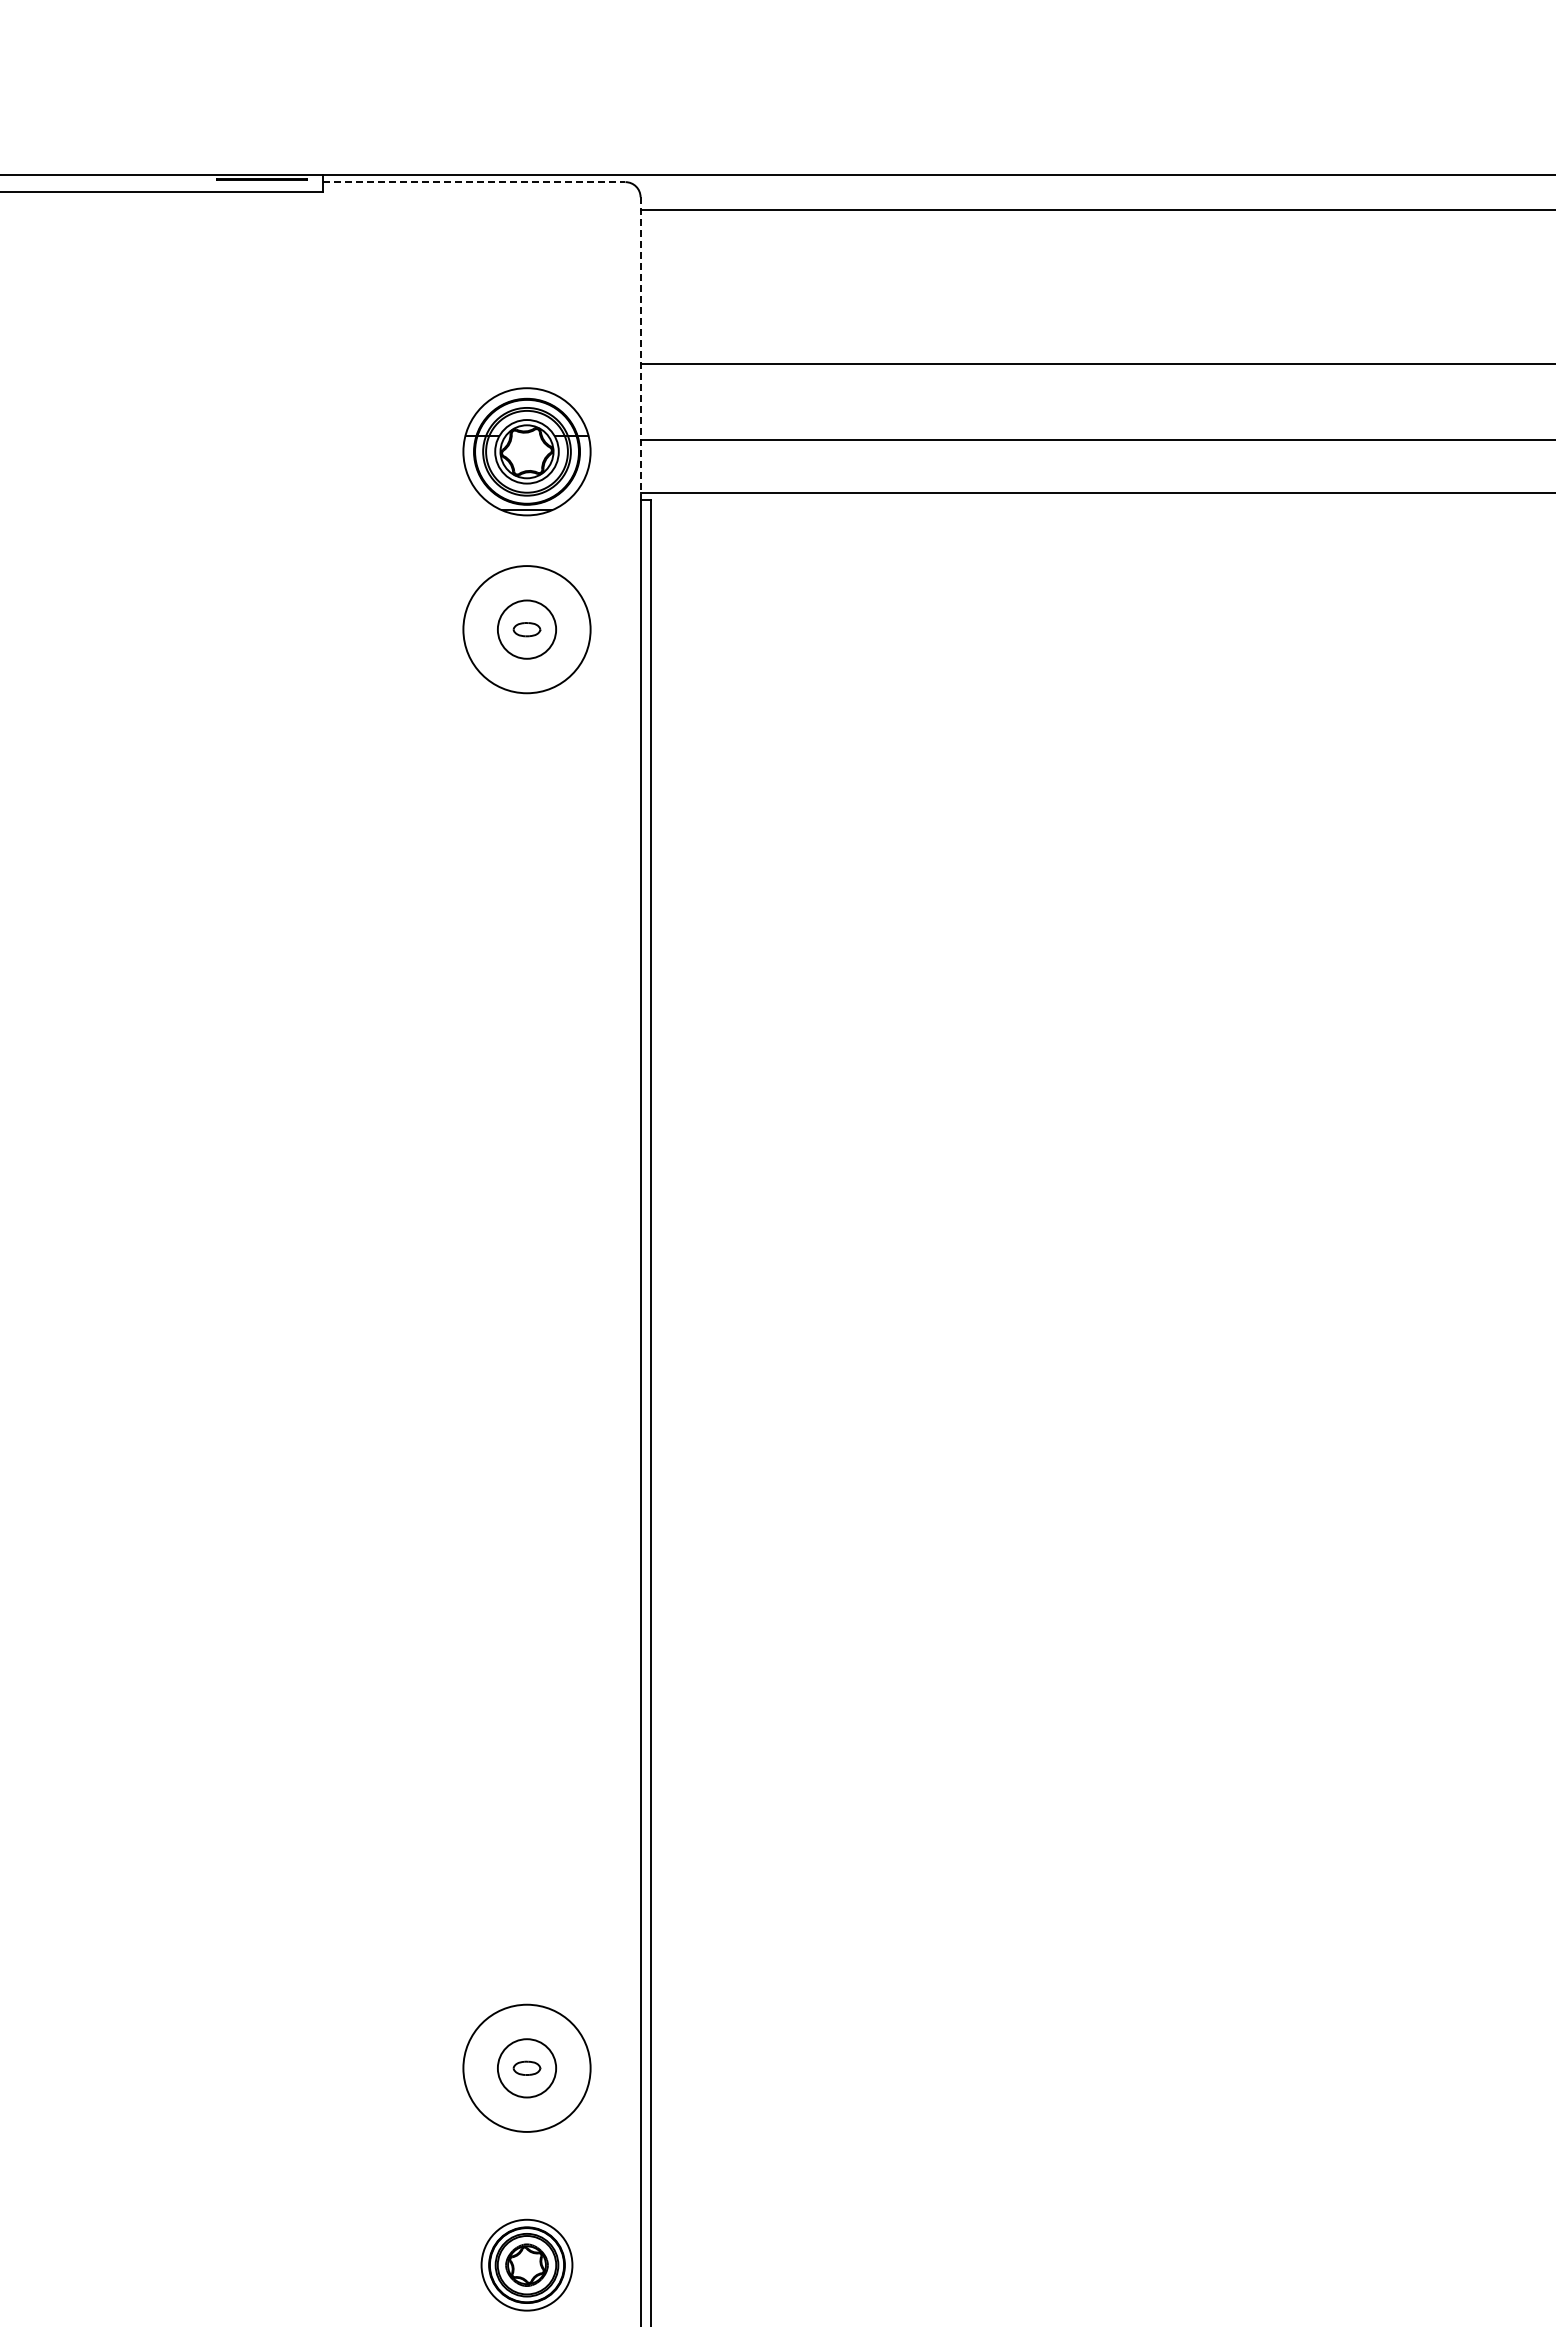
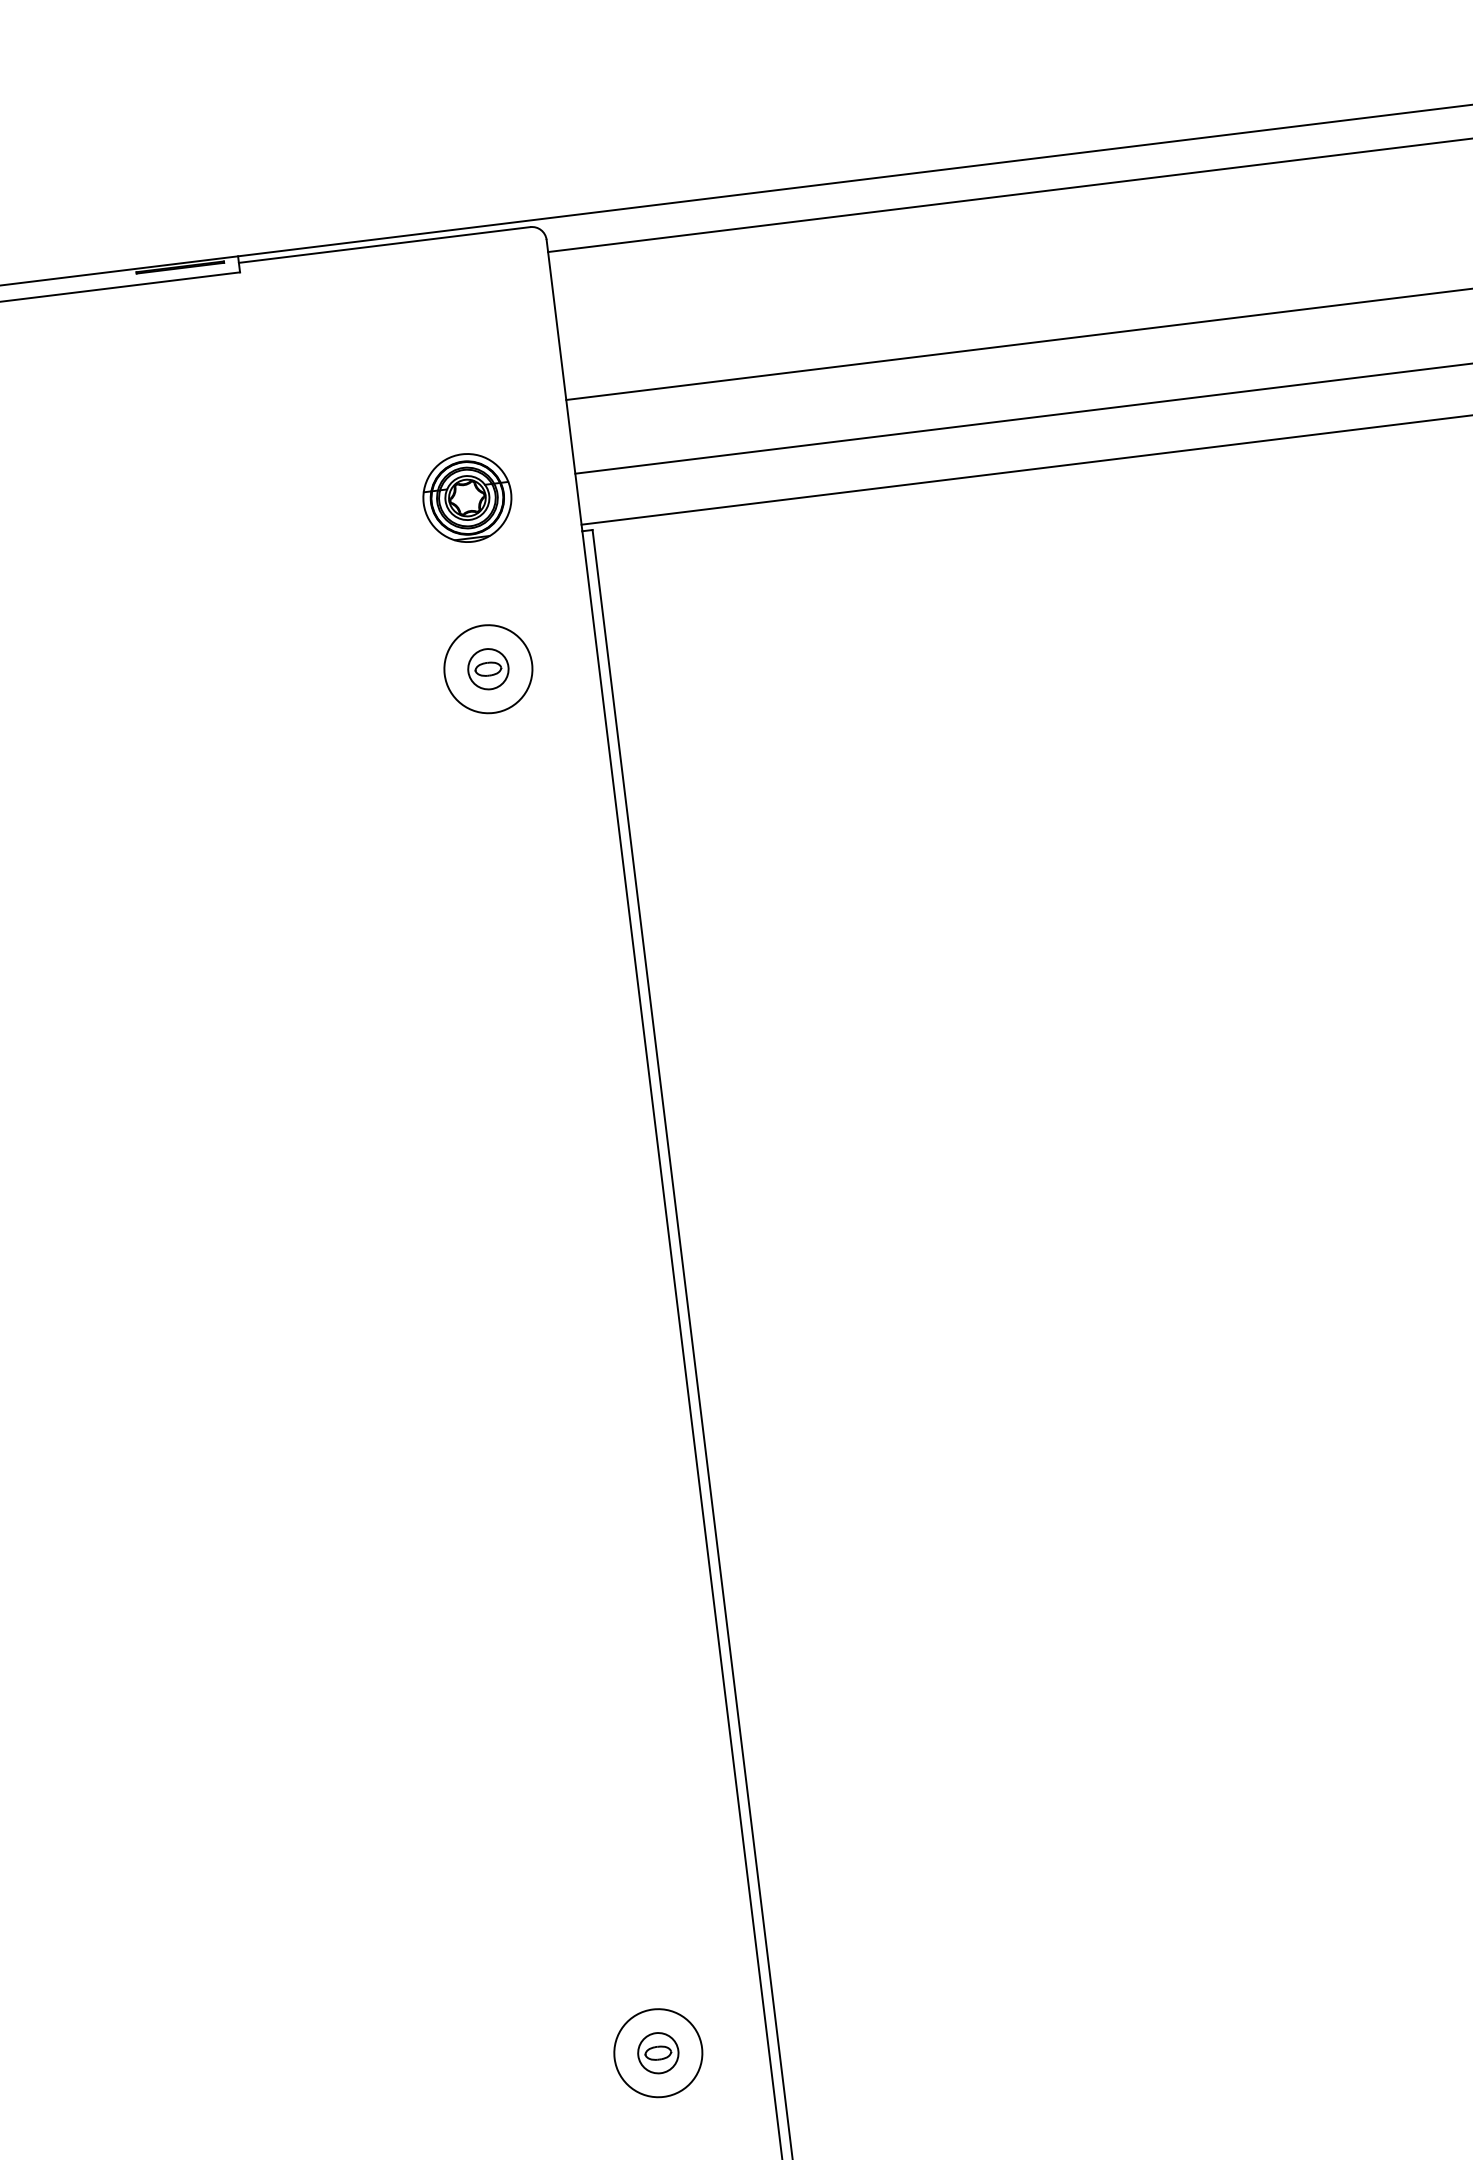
line: (474, 182) -> (385, 245), dashed -> solid
line: (640, 349) -> (564, 386), dashed -> solid
part: (526, 451) -> (466, 497), size x0.71
circle: (526, 629) -> (487, 669), size x0.71
circle: (526, 629) -> (487, 669), size x0.71
circle: (526, 2067) -> (657, 2052), size x0.71
circle: (526, 2068) -> (657, 2053), size x0.71

